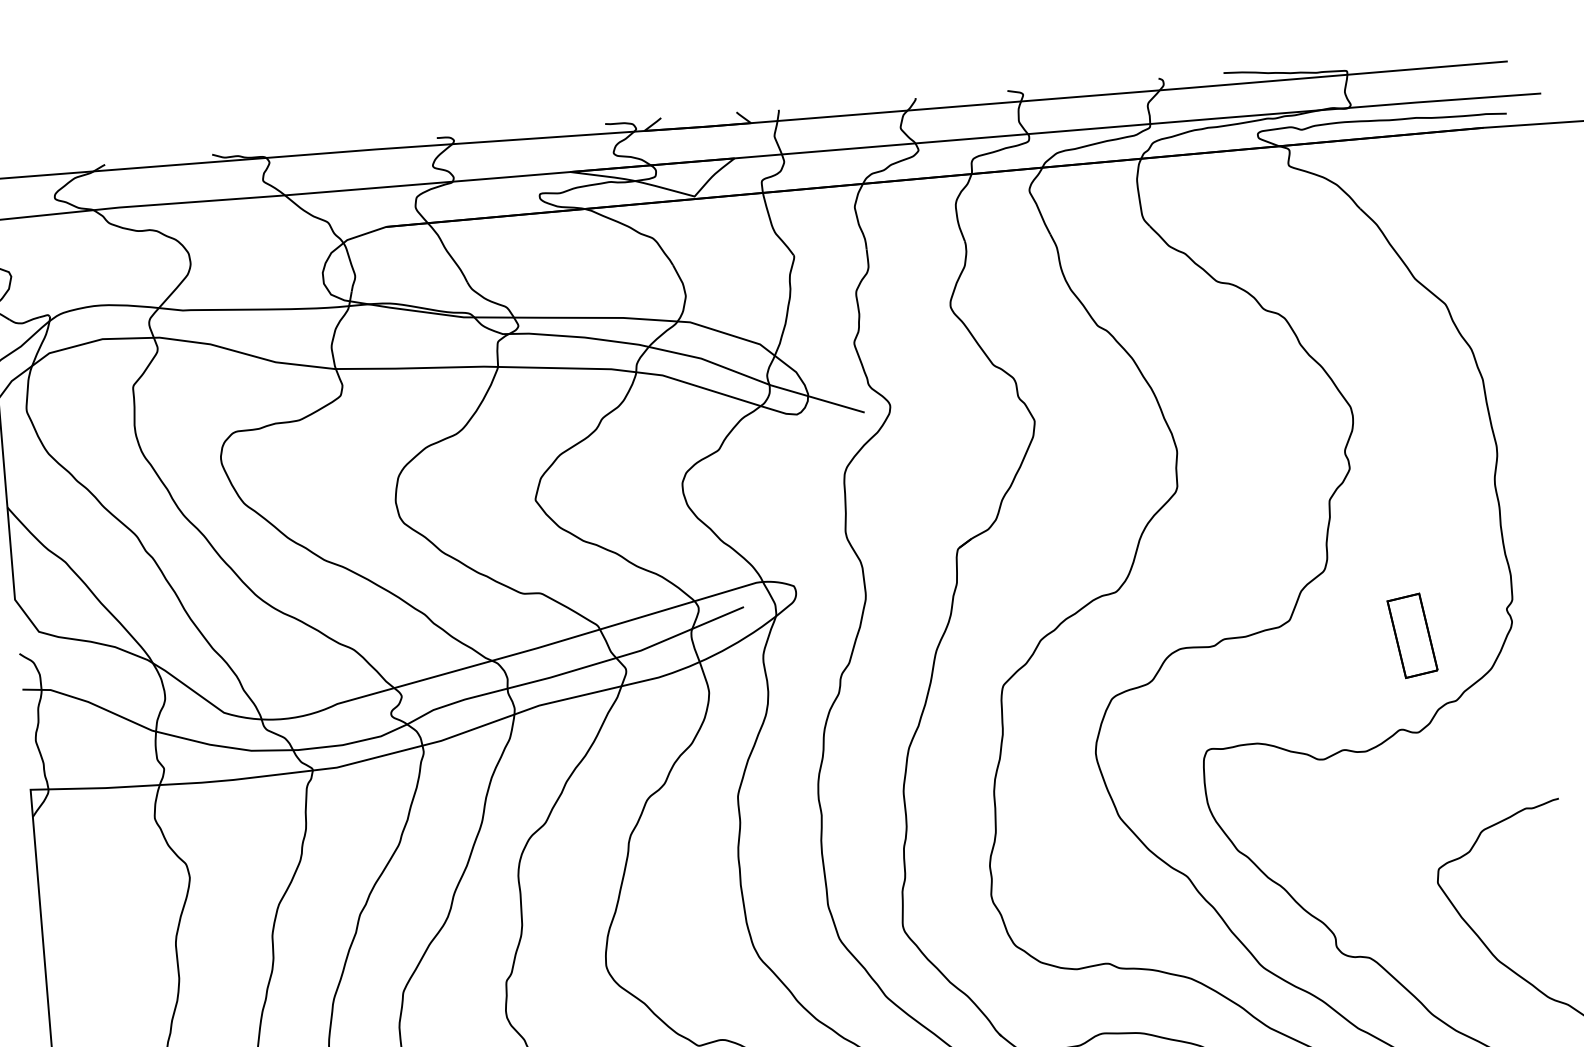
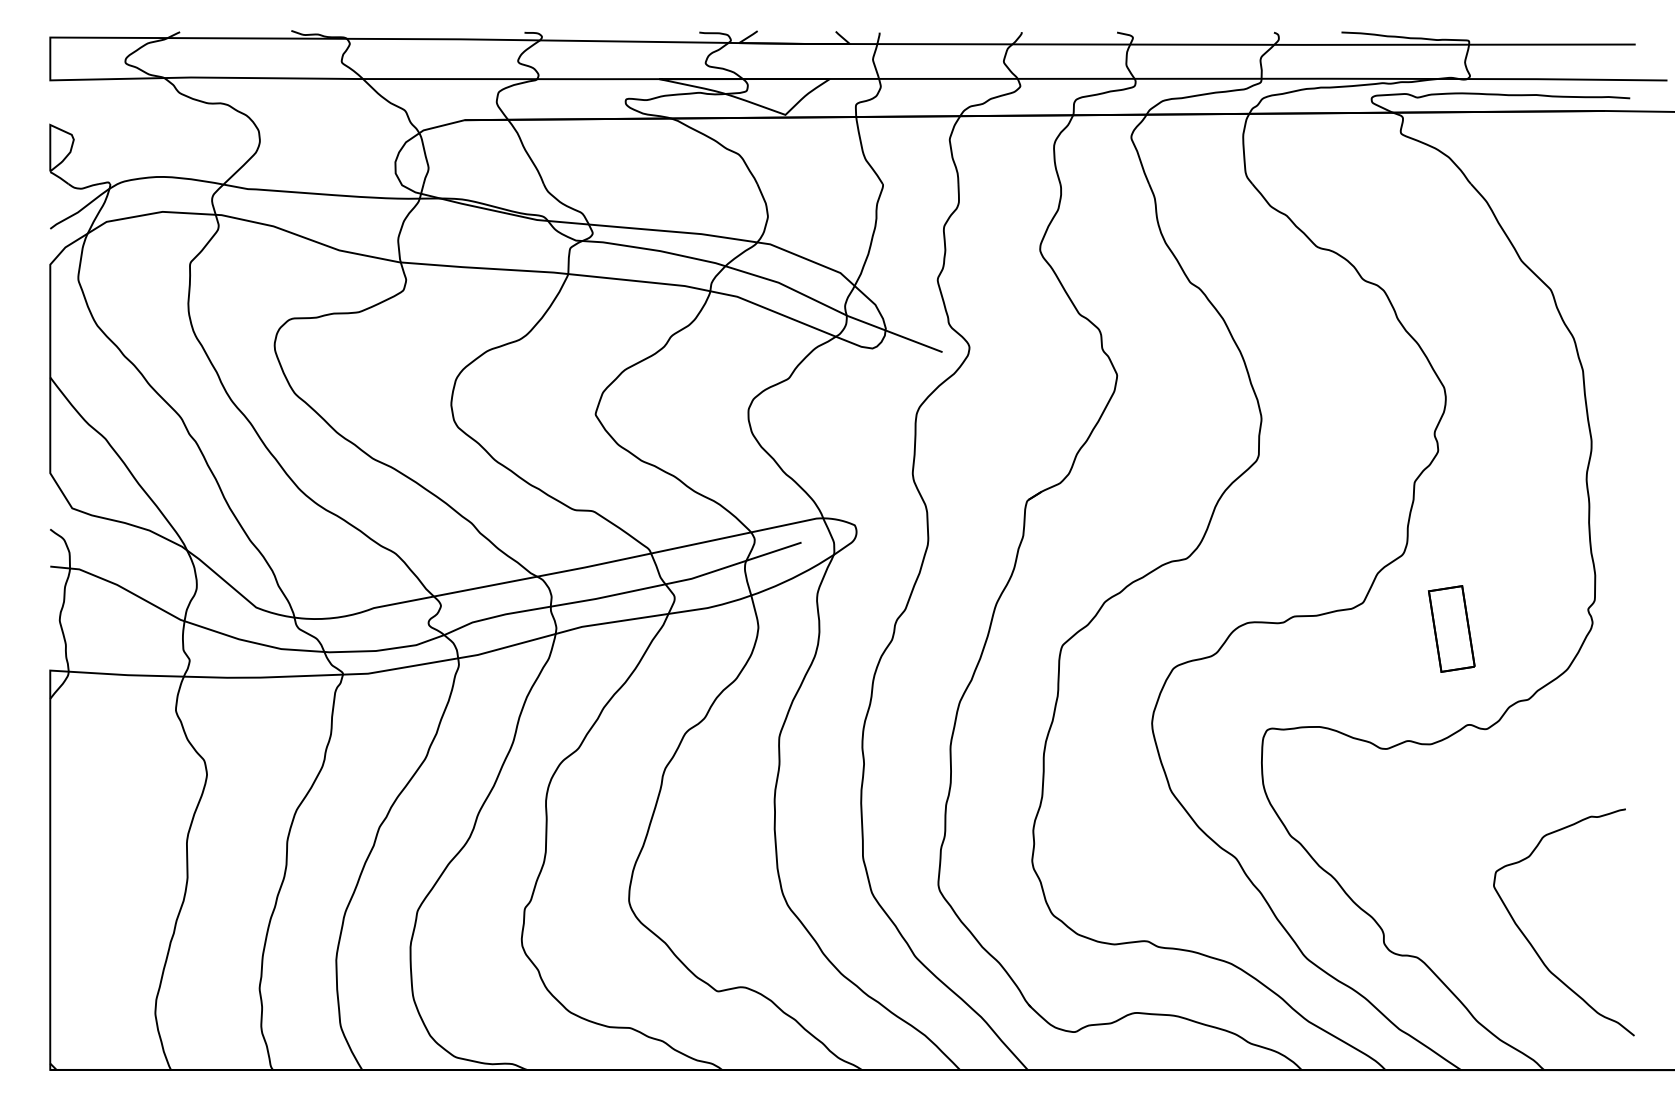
part: (1412, 635) -> (1451, 628), moved

